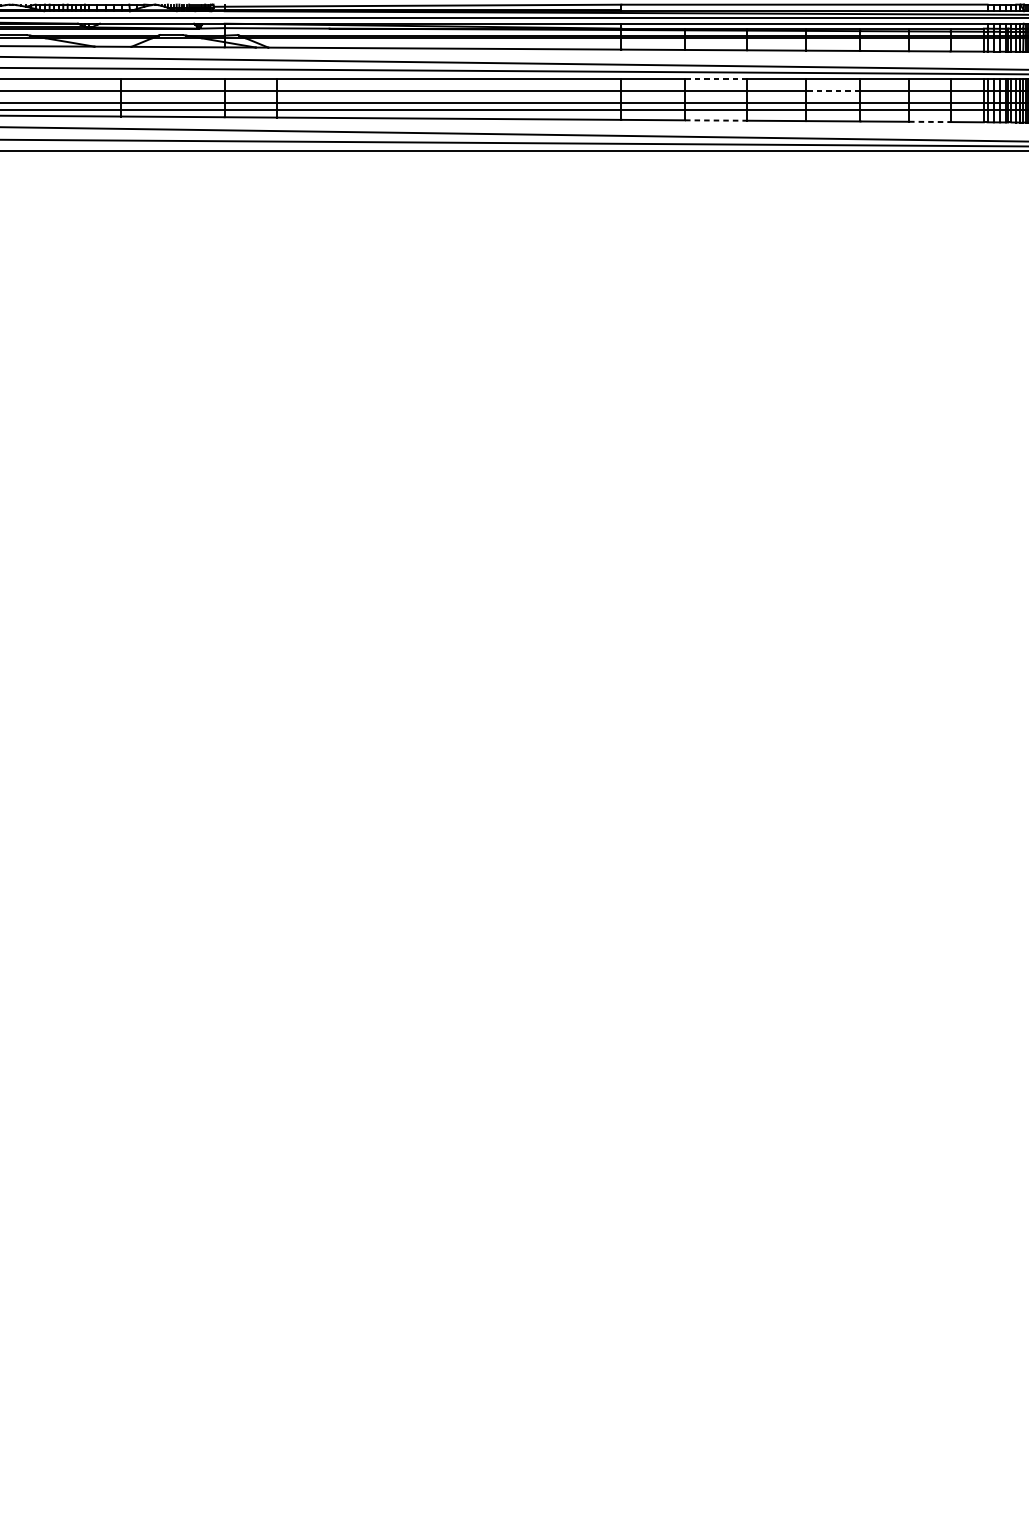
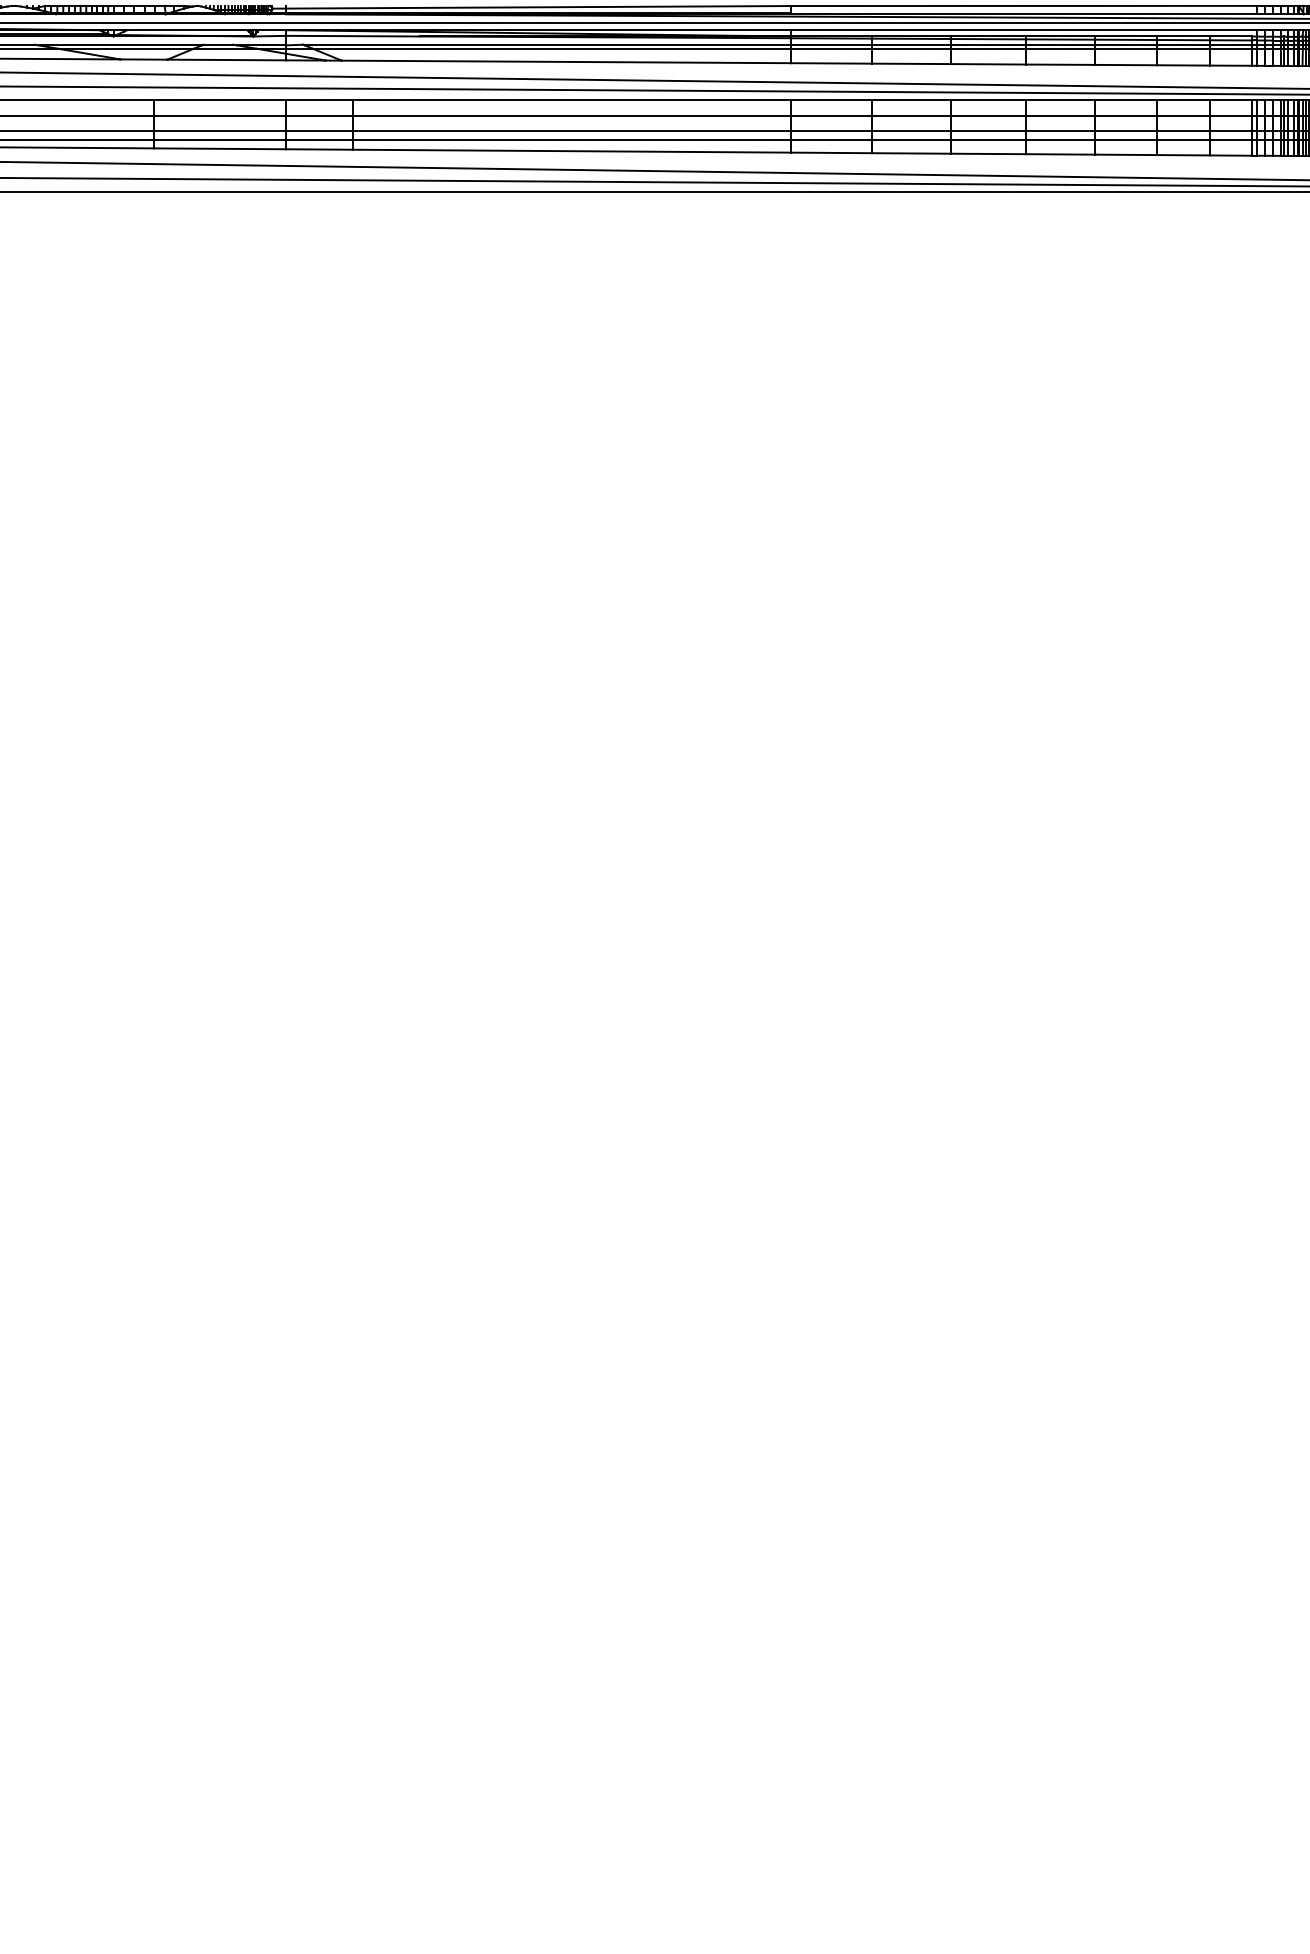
line: (716, 78) -> (911, 100), dashed -> solid
line: (833, 90) -> (1060, 115), dashed -> solid
line: (716, 120) -> (911, 153), dashed -> solid
line: (930, 122) -> (1184, 155), dashed -> solid

